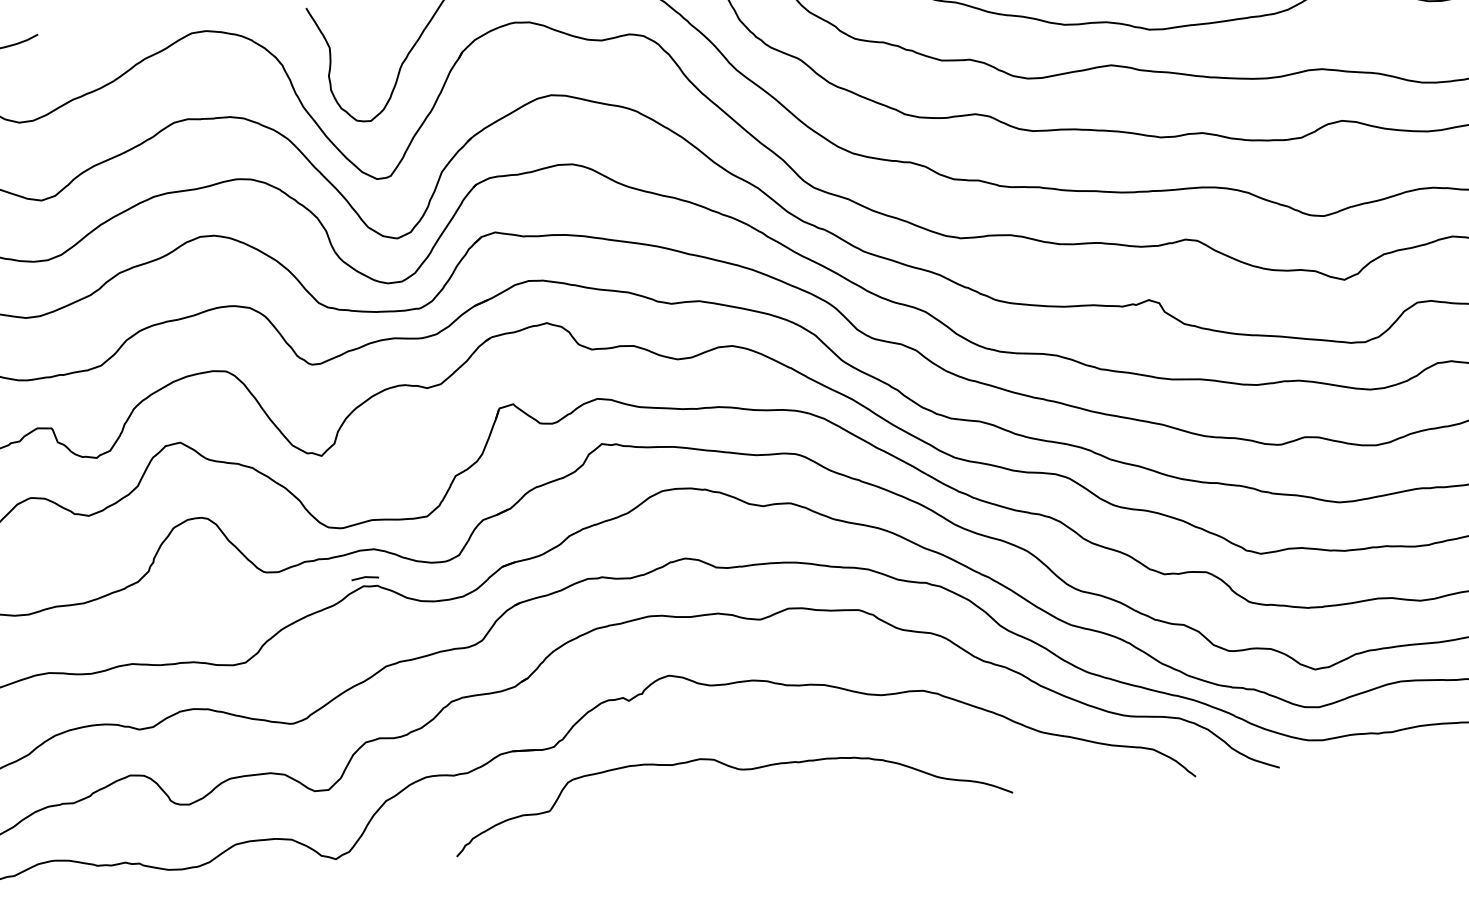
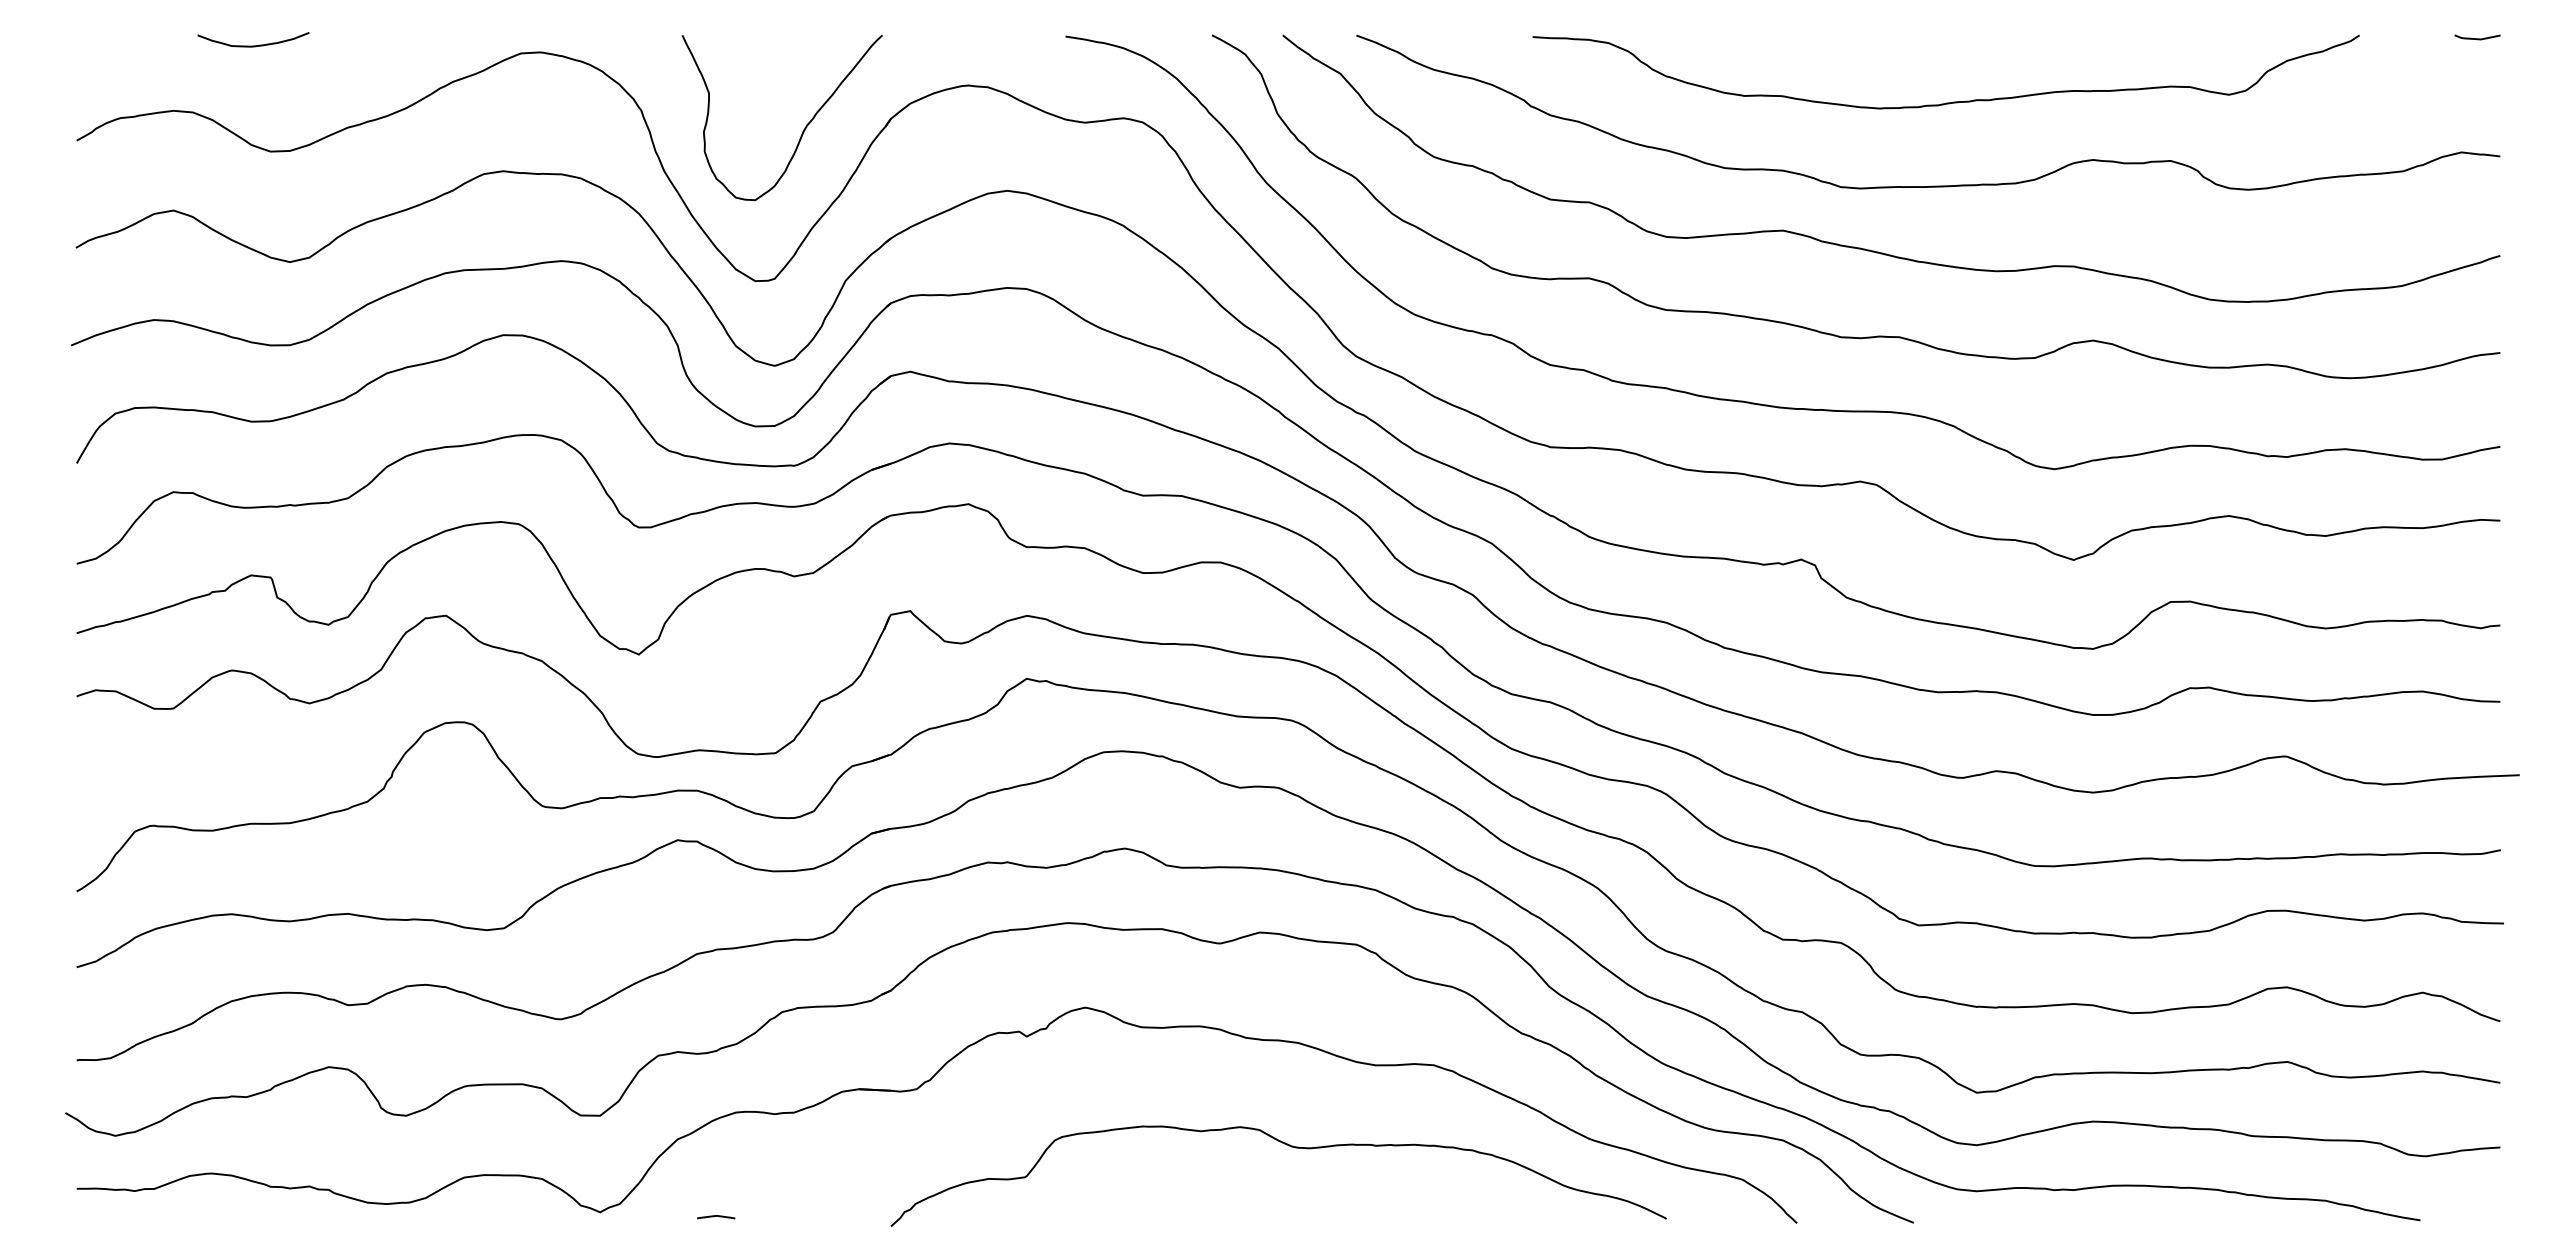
line: (365, 577) -> (716, 1216), moved
curve: (738, 769) -> (1291, 1147), moved

